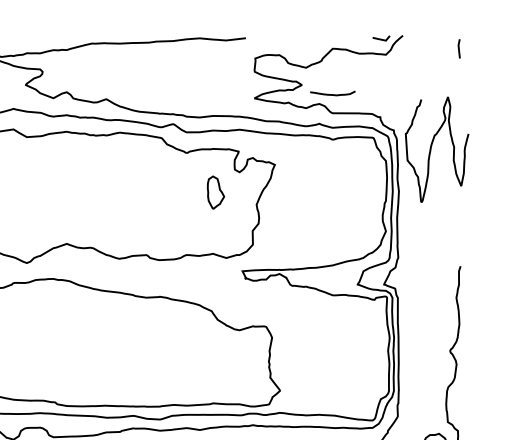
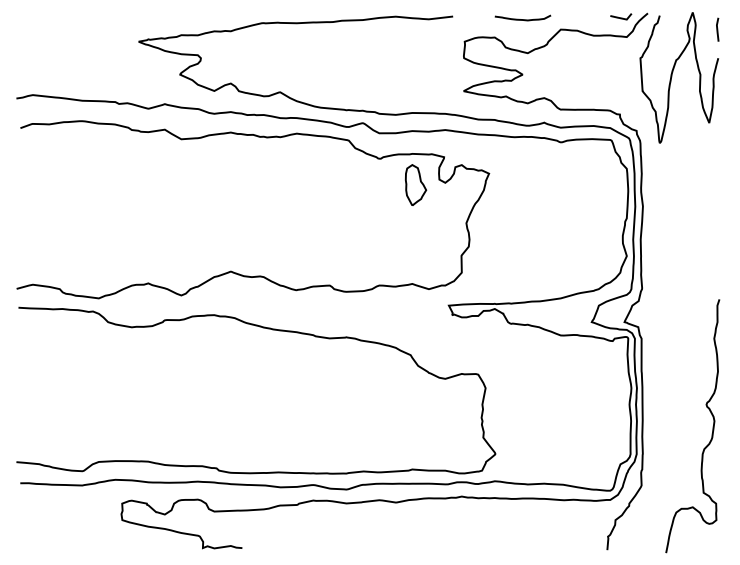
curve: (332, 94) -> (522, 19), moved
curve: (431, 149) -> (672, 77), moved
part: (215, 192) -> (415, 184), moved

